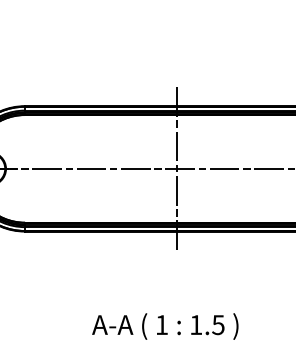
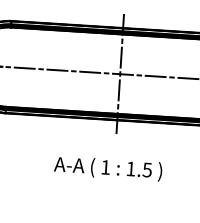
text: (165, 326) -> (108, 168), moved

